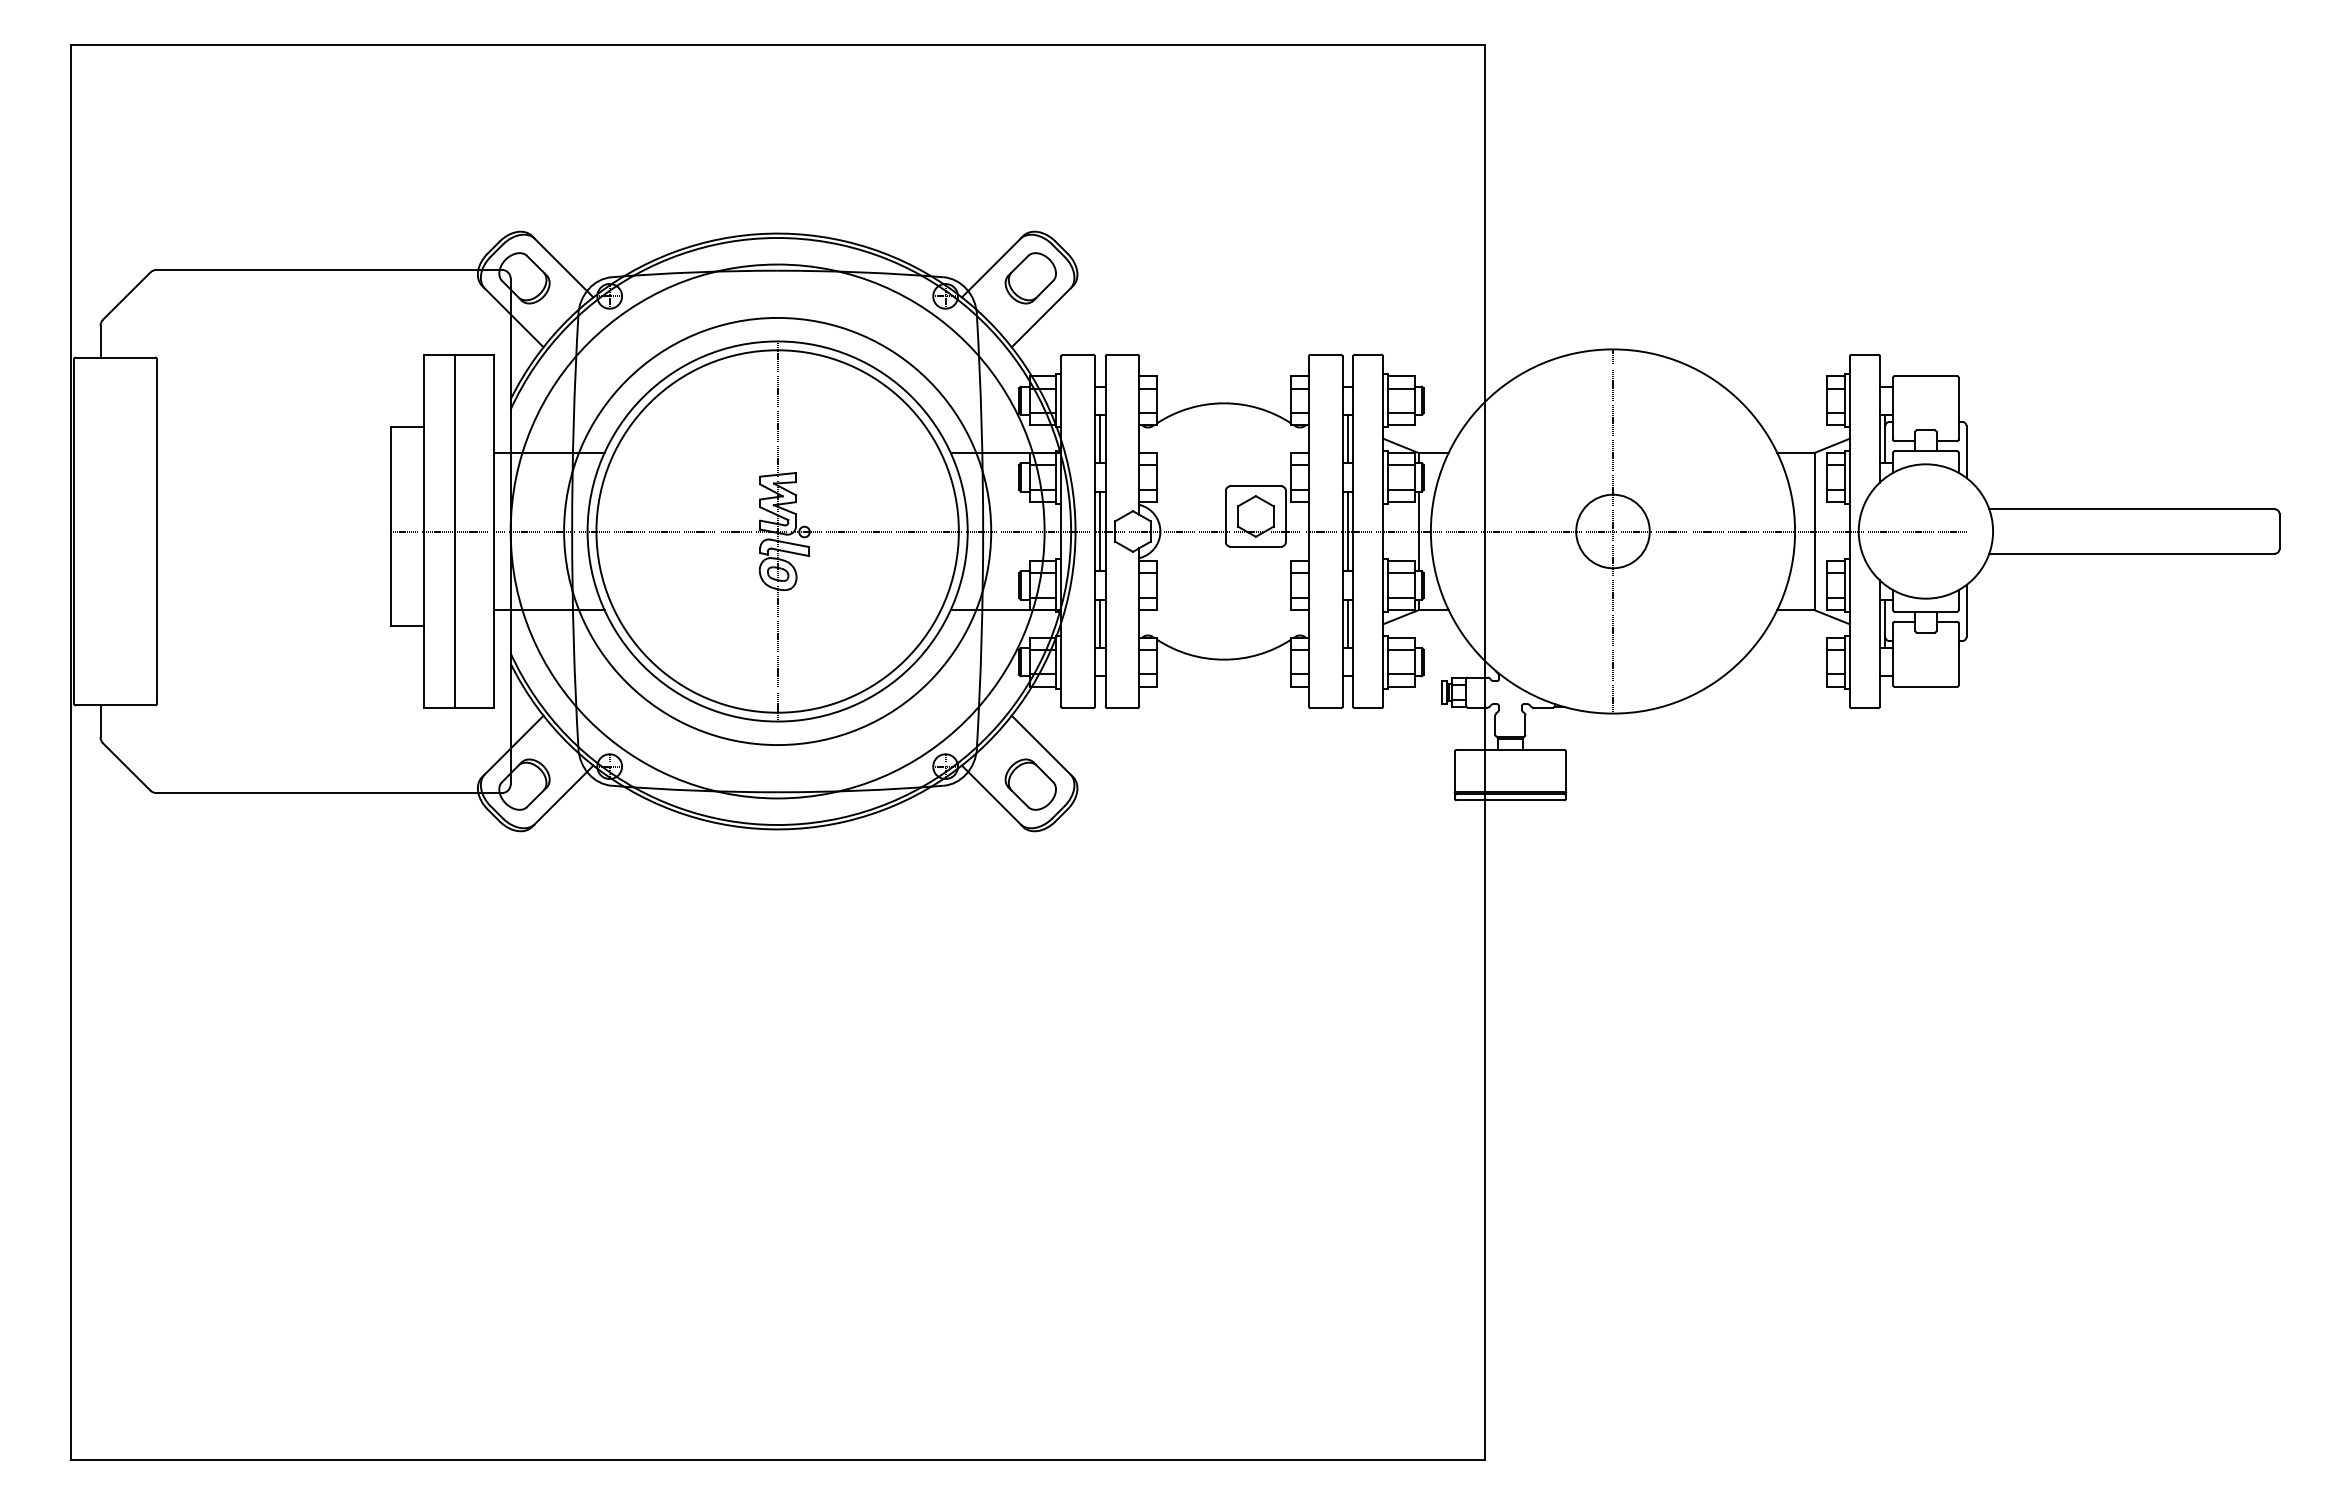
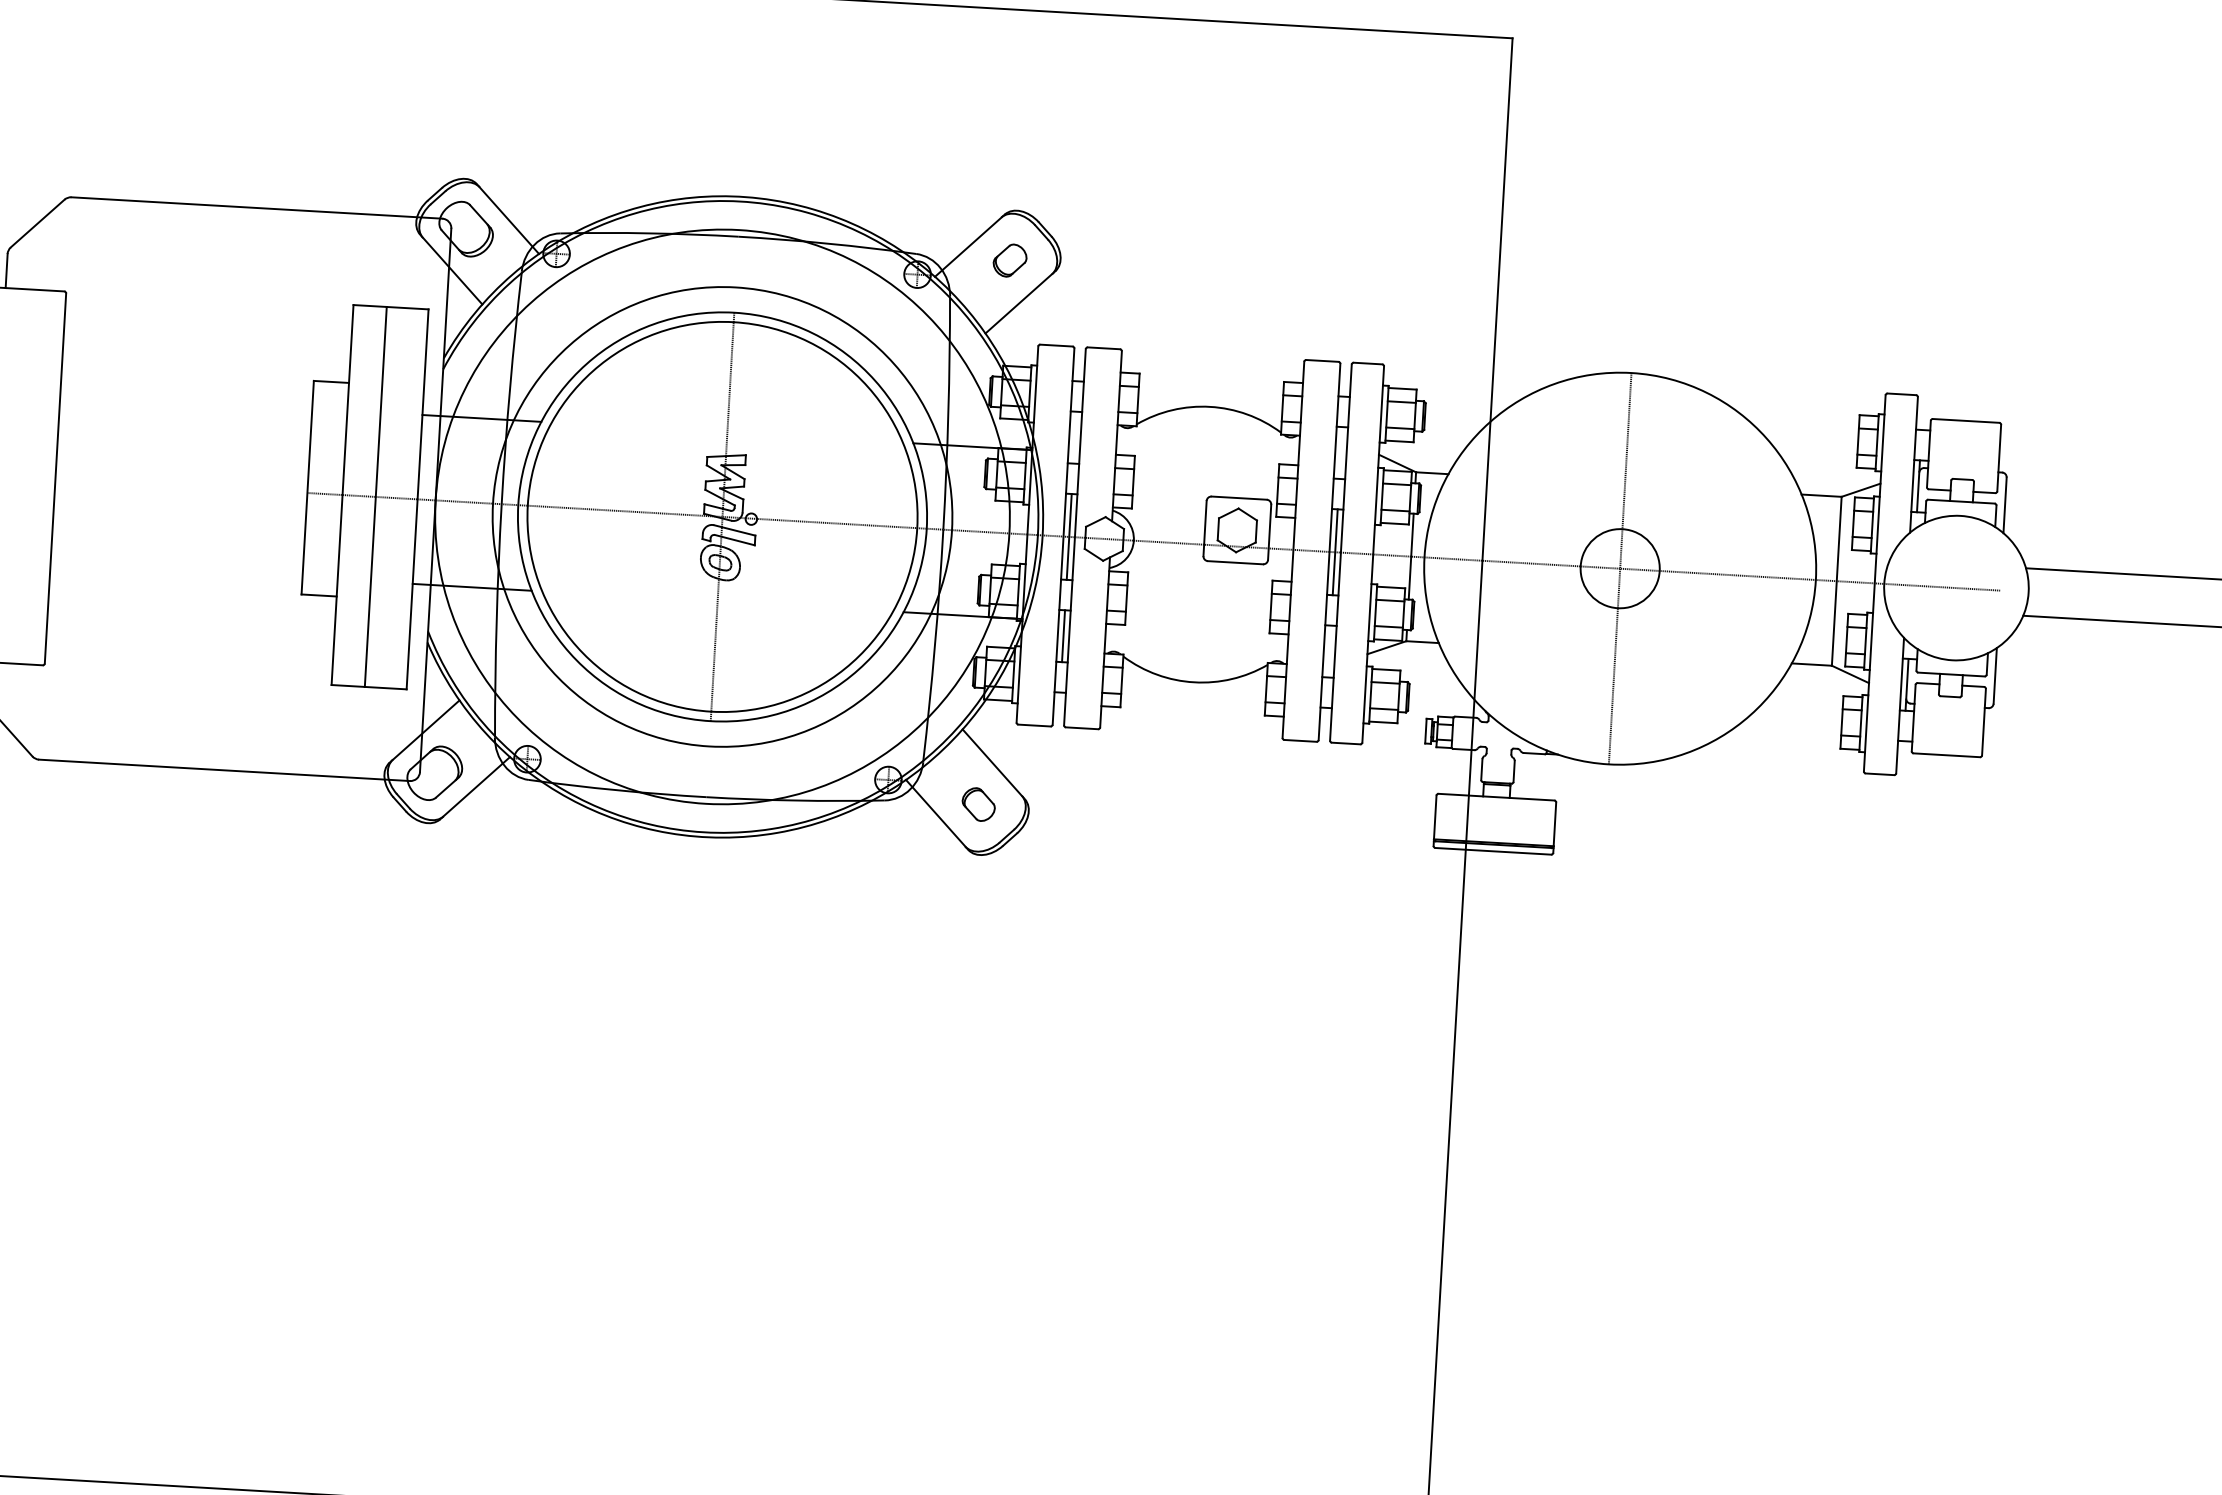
part: (1030, 278) -> (1009, 260), size x0.6
line: (1100, 439) -> (1075, 438), removed
line: (1347, 439) -> (1340, 453), removed
line: (1347, 623) -> (1329, 651), removed
part: (1030, 784) -> (978, 804), size x0.6

